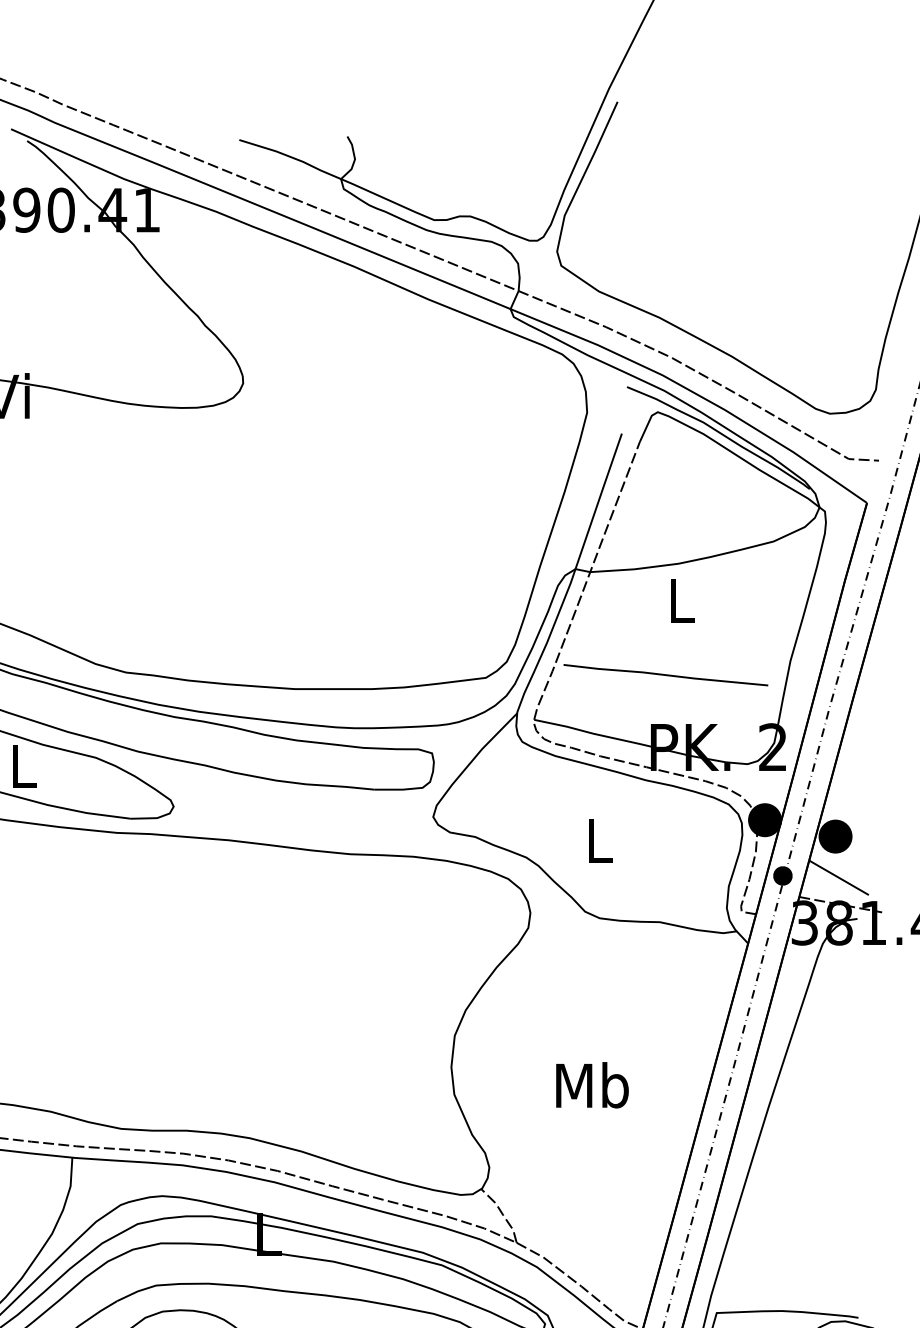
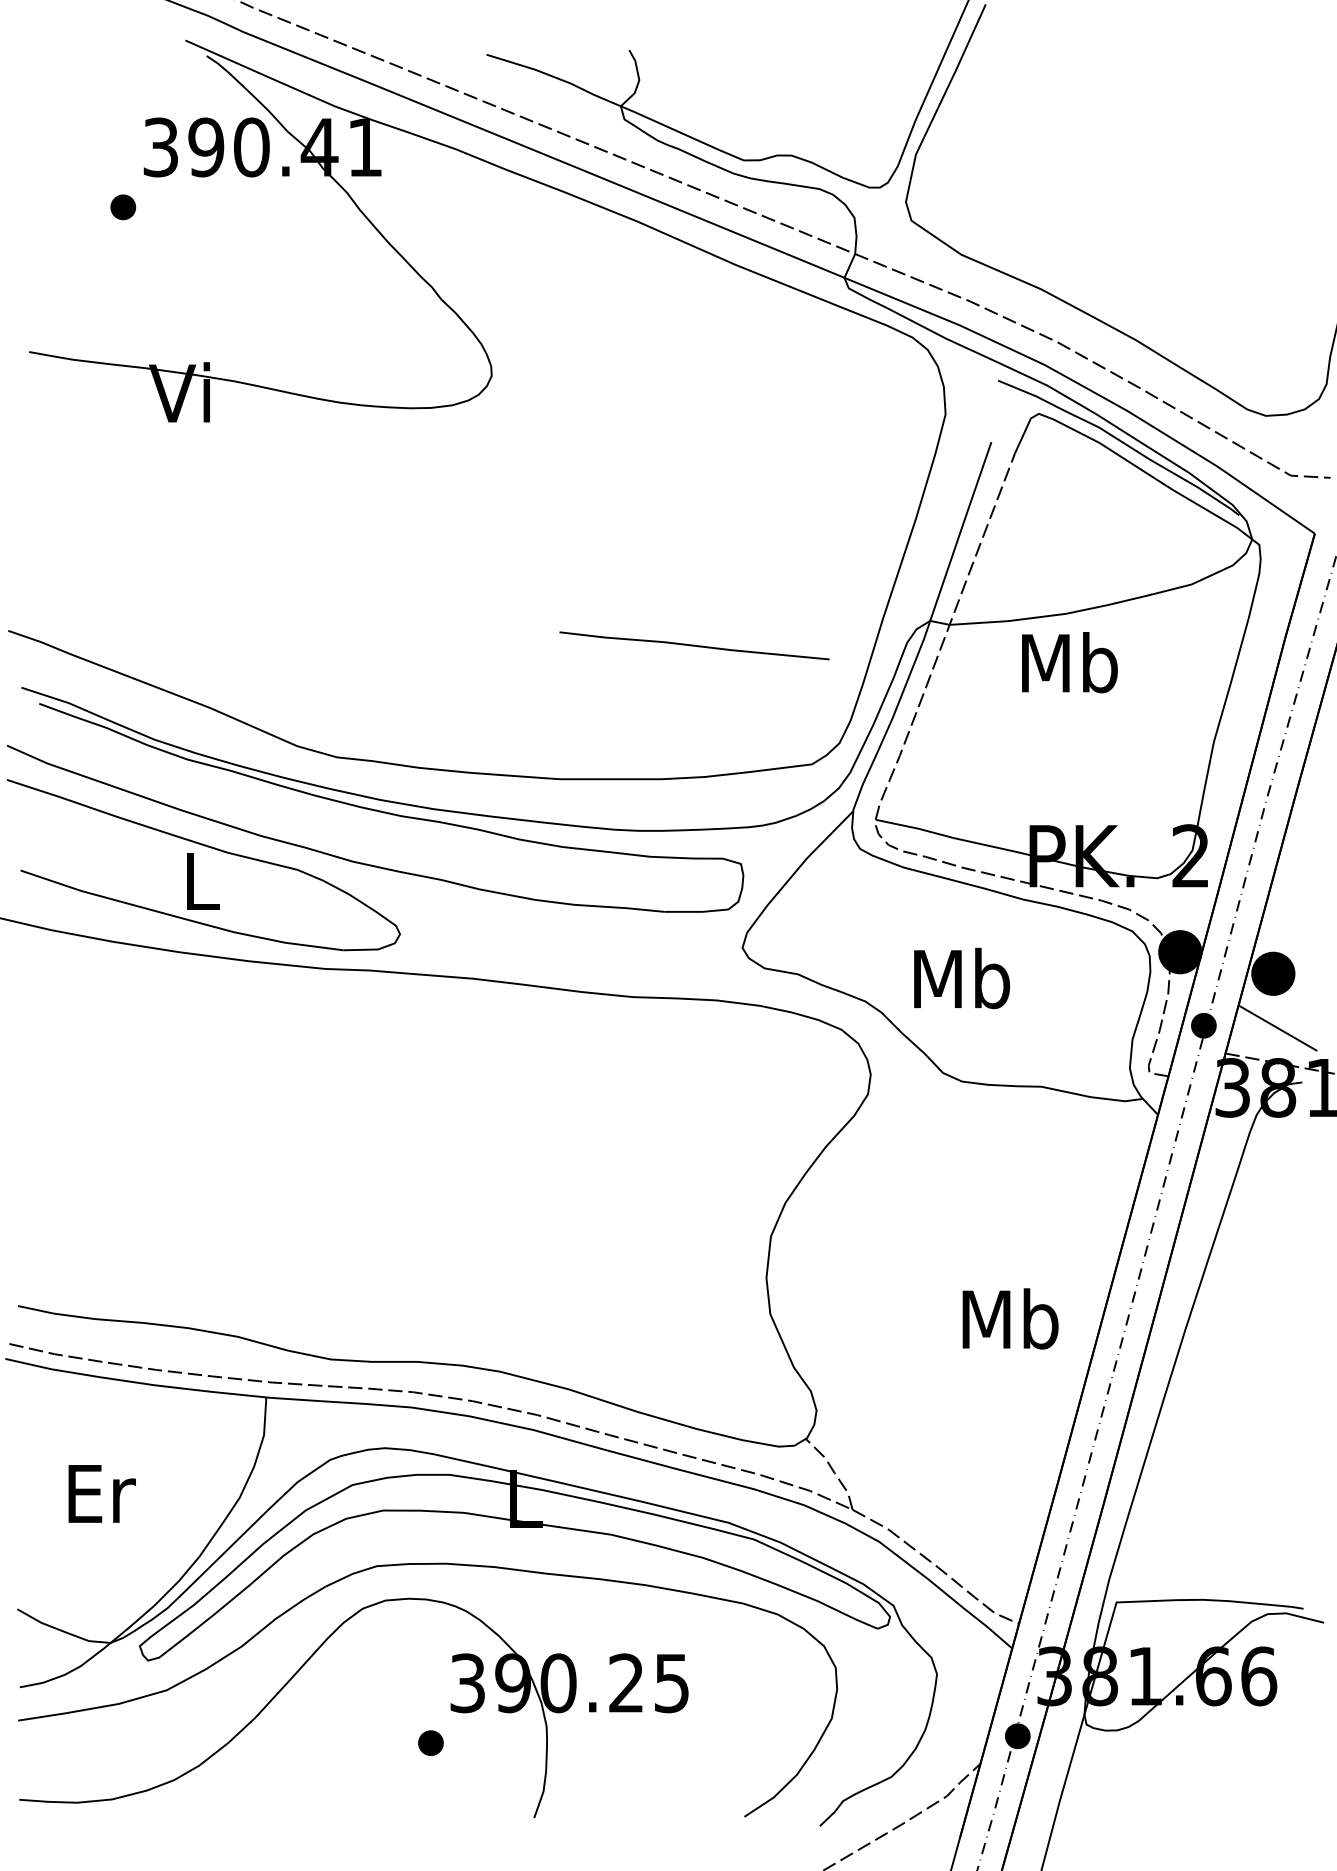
text: (681, 600) -> (1069, 662), L -> Mb
line: (665, 674) -> (694, 645), moved
text: (599, 840) -> (962, 978), L -> Mb
text: (592, 1084) -> (1010, 1318), moved

